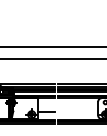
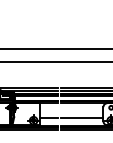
line: (77, 112) -> (81, 118), added

